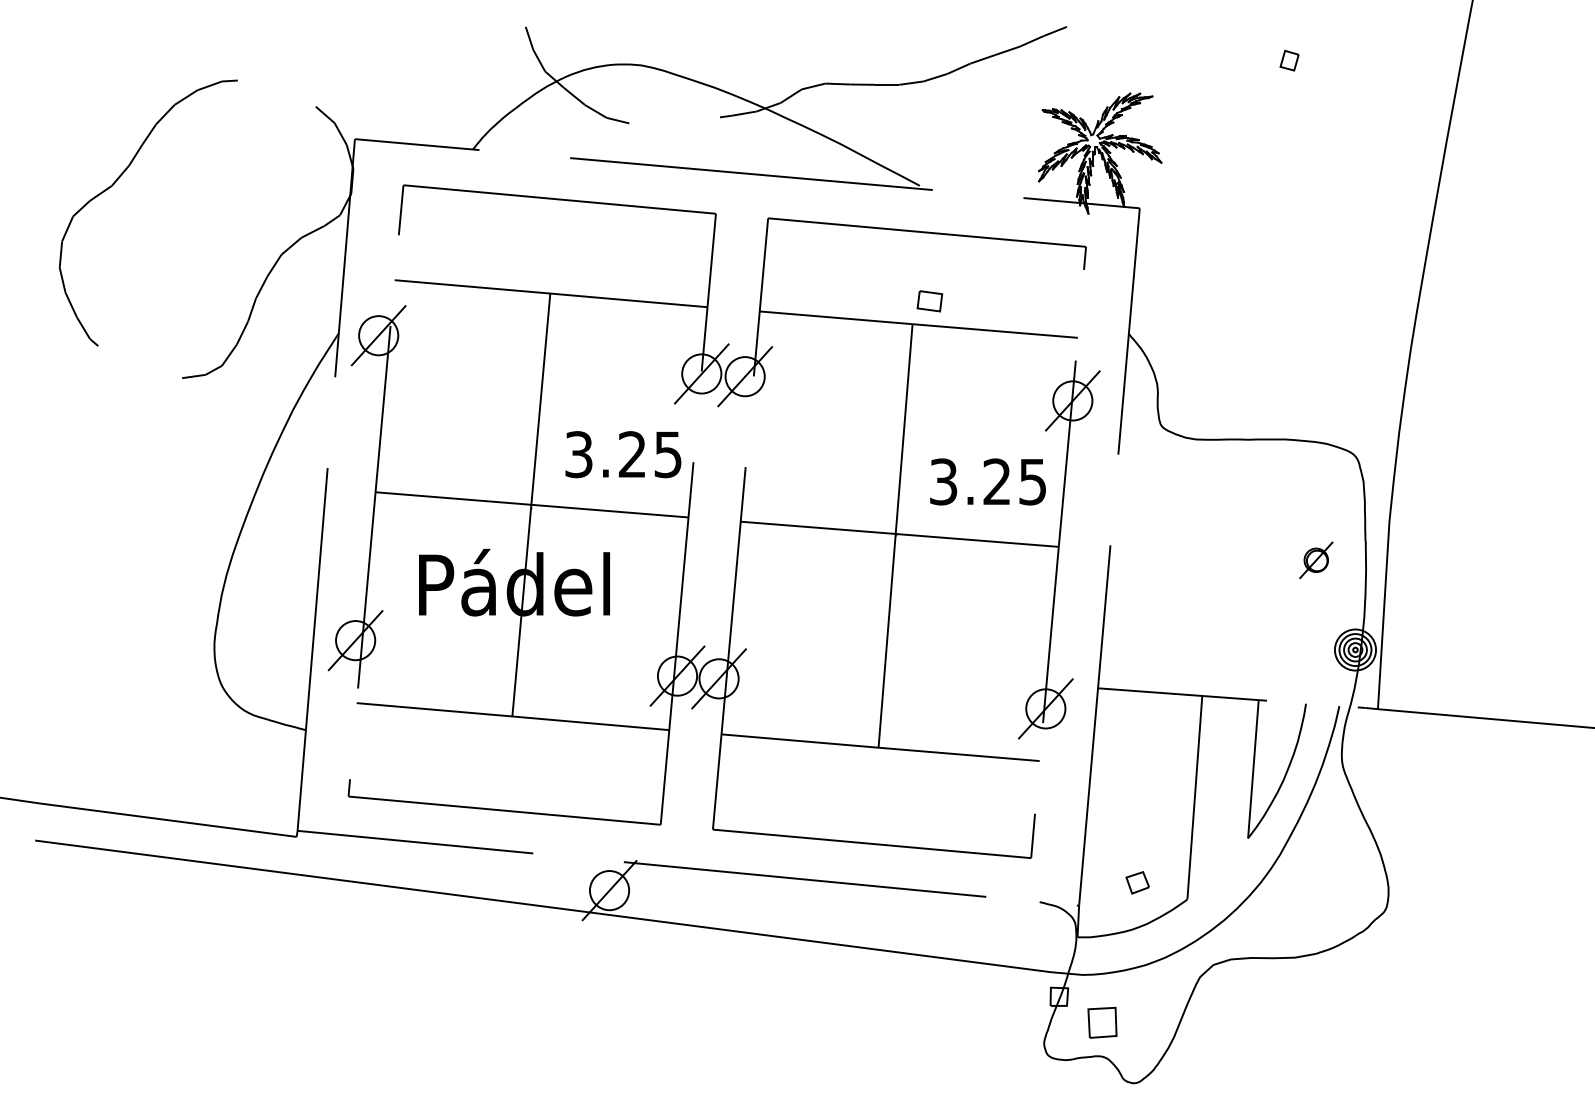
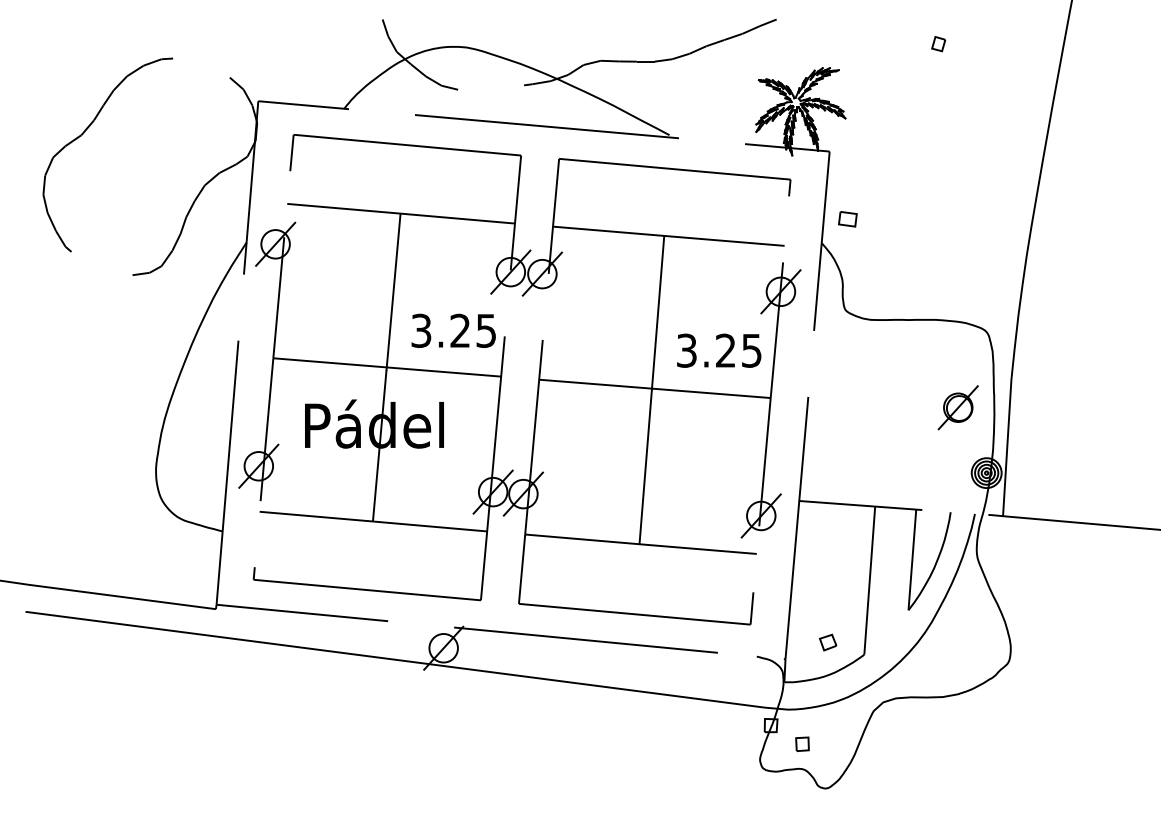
part: (929, 301) -> (847, 219), moved
part: (1315, 559) -> (957, 407), size x1.67
part: (1102, 1021) -> (802, 743), size x0.62

